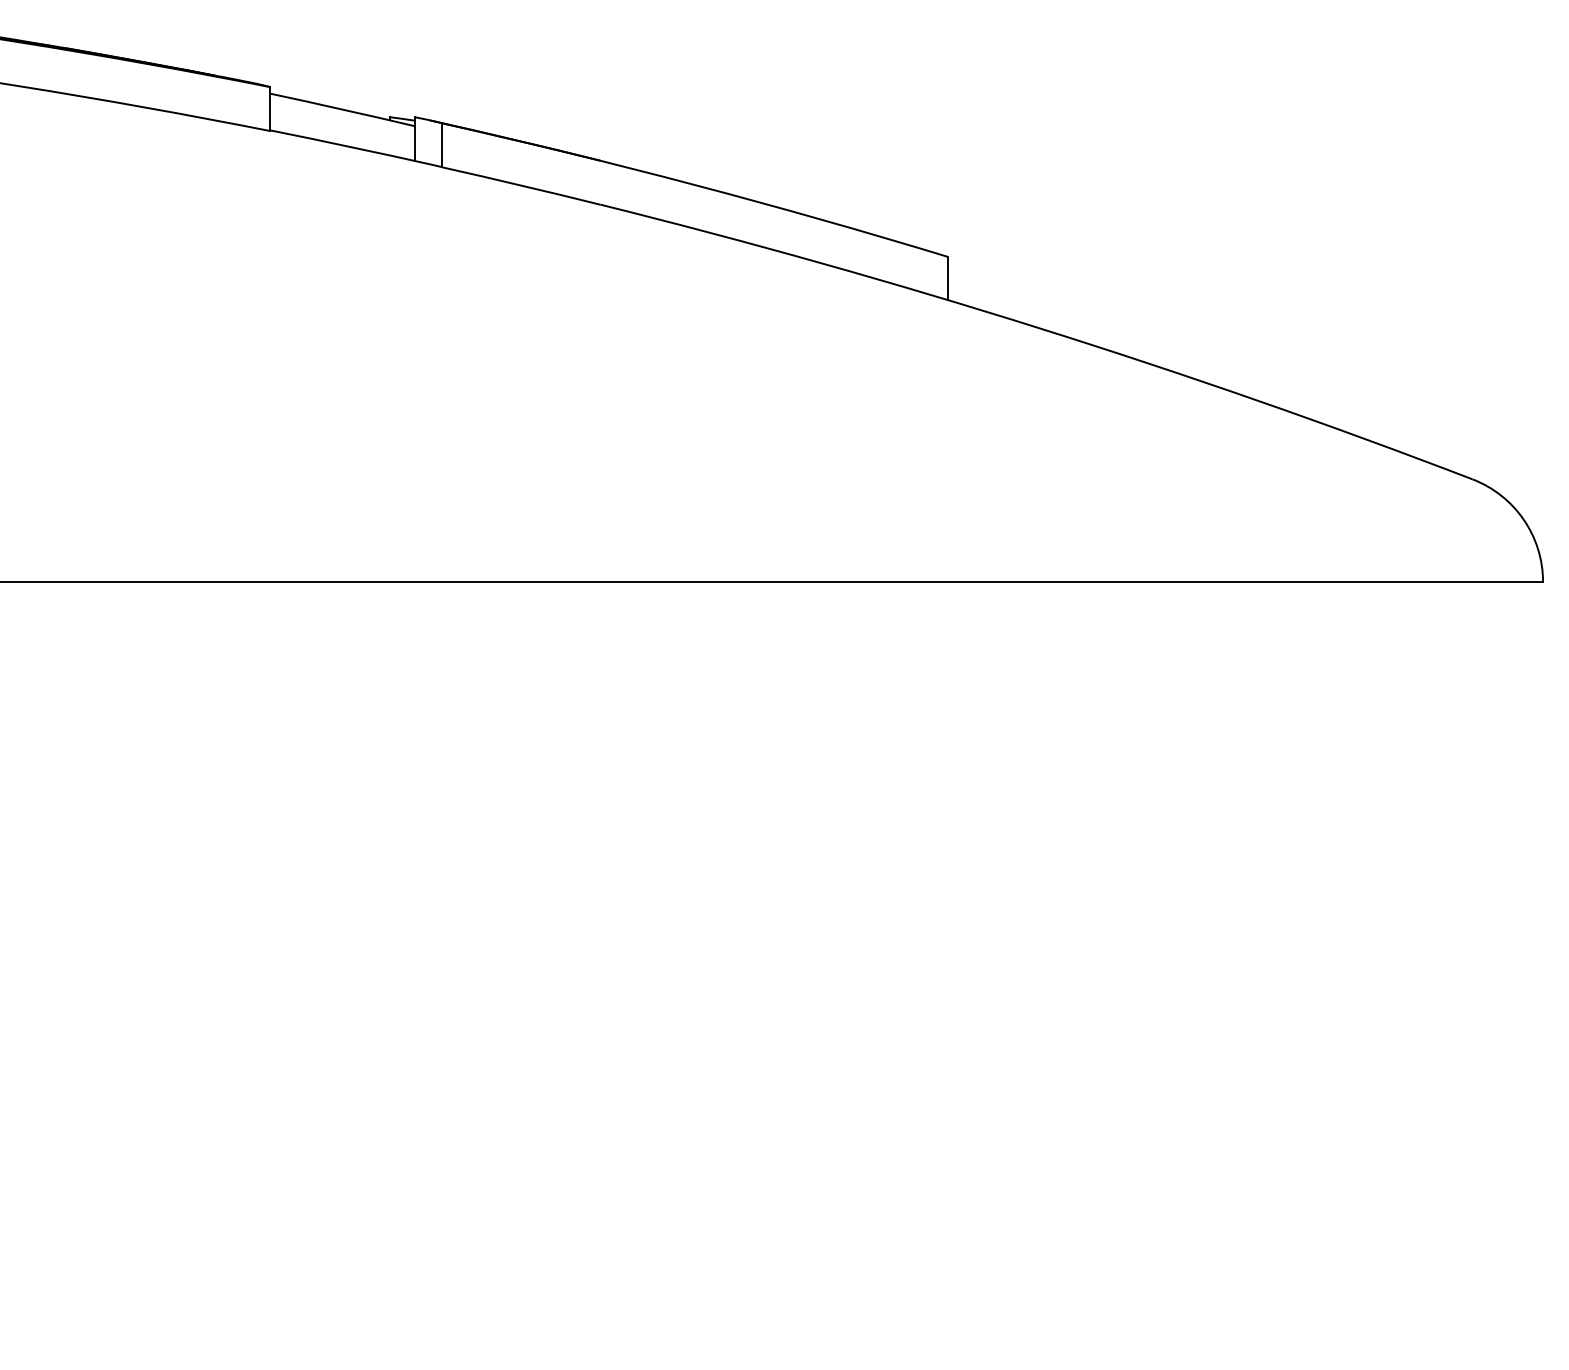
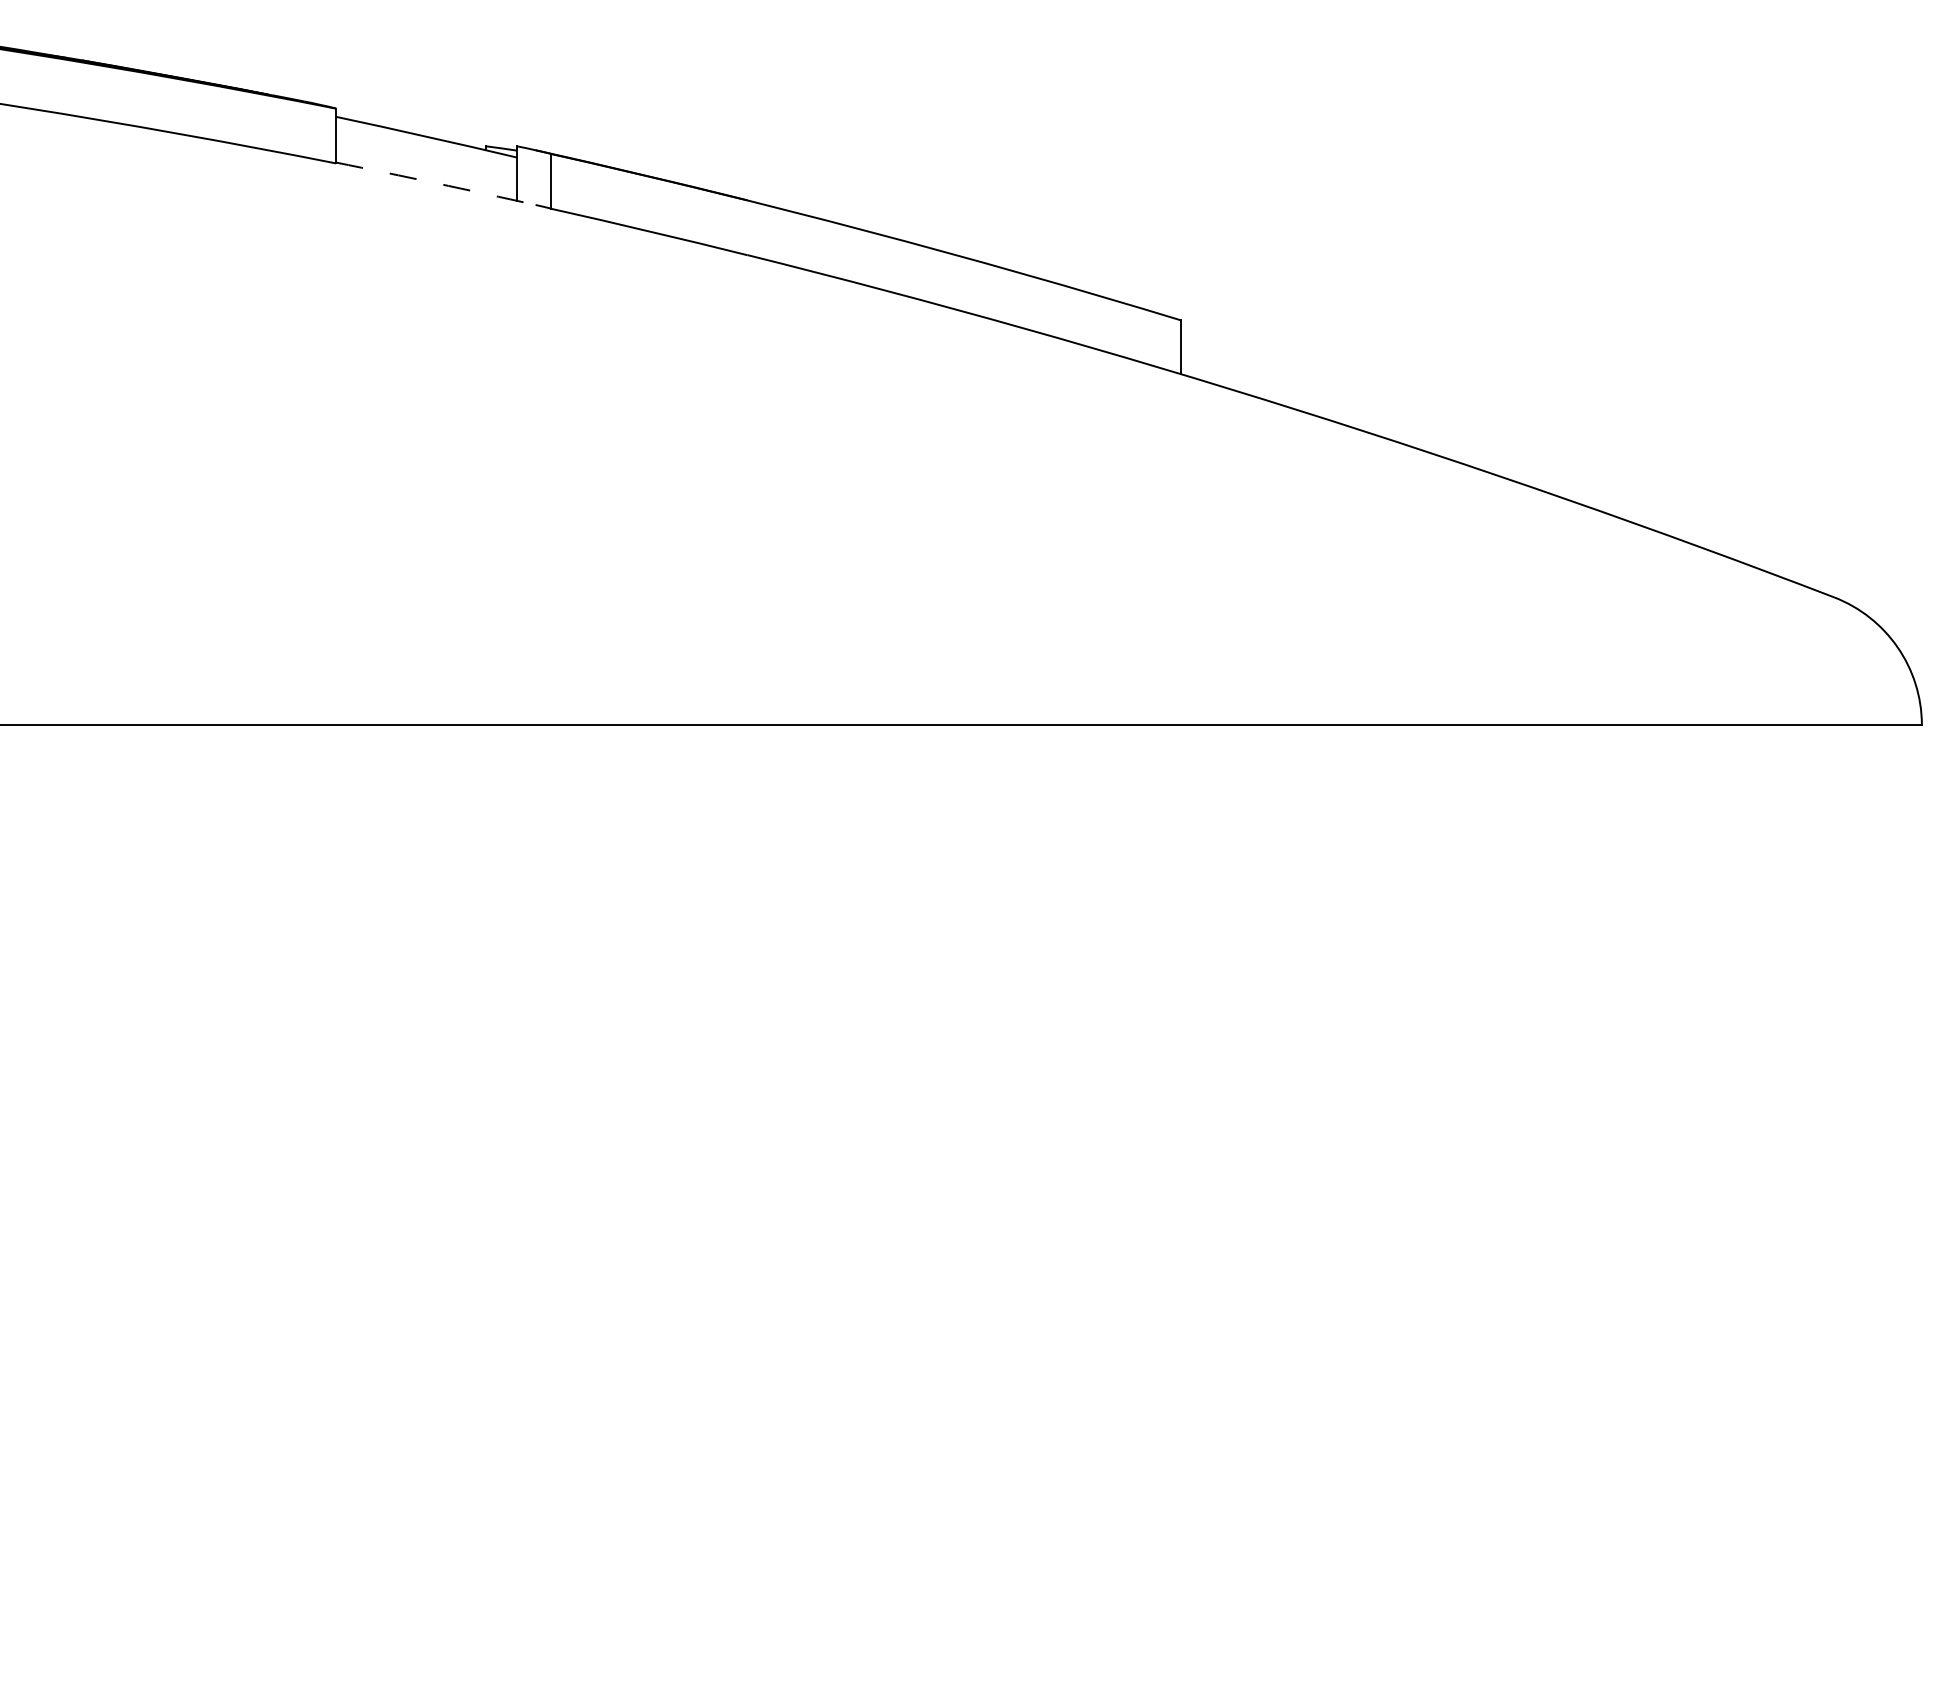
arc: (350, 147) -> (436, 183), solid -> dashed

